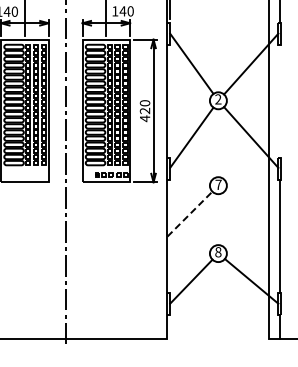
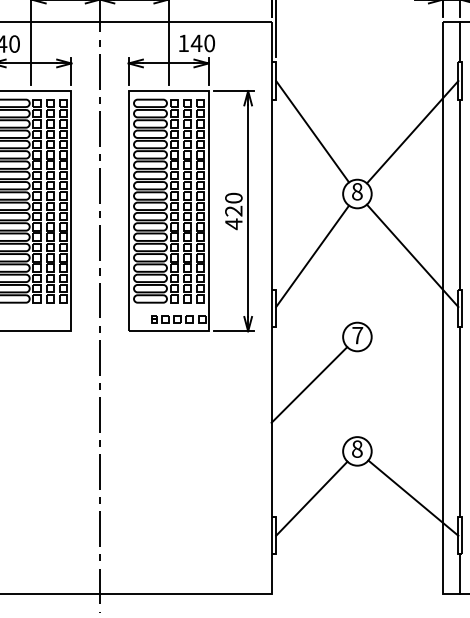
text: (218, 99) -> (357, 191), 2 -> 8
line: (279, 100) -> (460, 193), added
line: (189, 214) -> (308, 385), dashed -> solid

